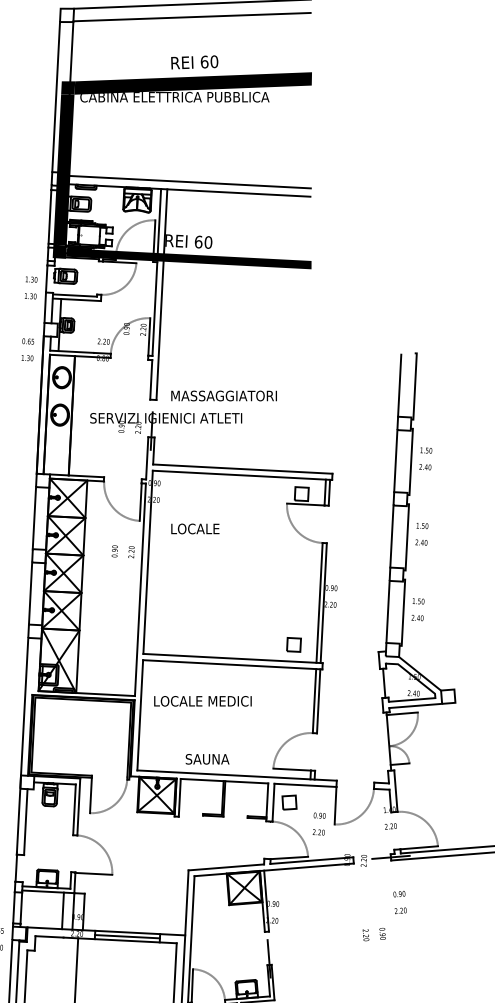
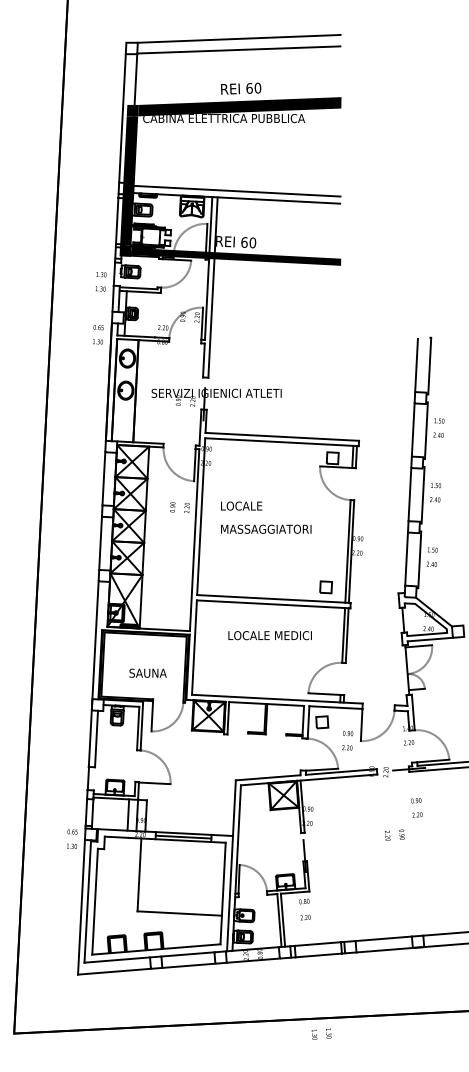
text: (224, 395) -> (266, 528), moved
text: (195, 528) -> (241, 505), moved
text: (202, 701) -> (269, 635), moved
text: (206, 758) -> (147, 672), moved

